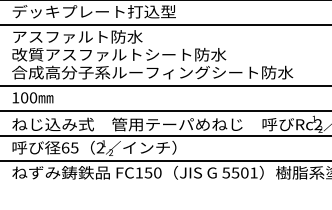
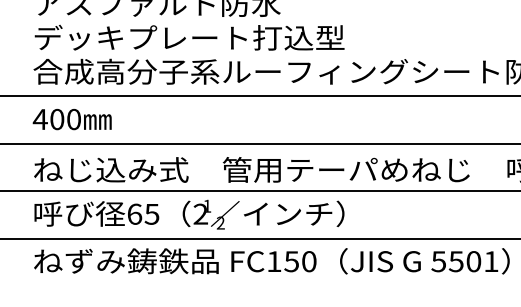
text: (119, 54) -> (236, 37), 改質アスファルトシート防水 -> デッキプレート打込型
text: (15, 97) -> (40, 118), 100 -> 400

